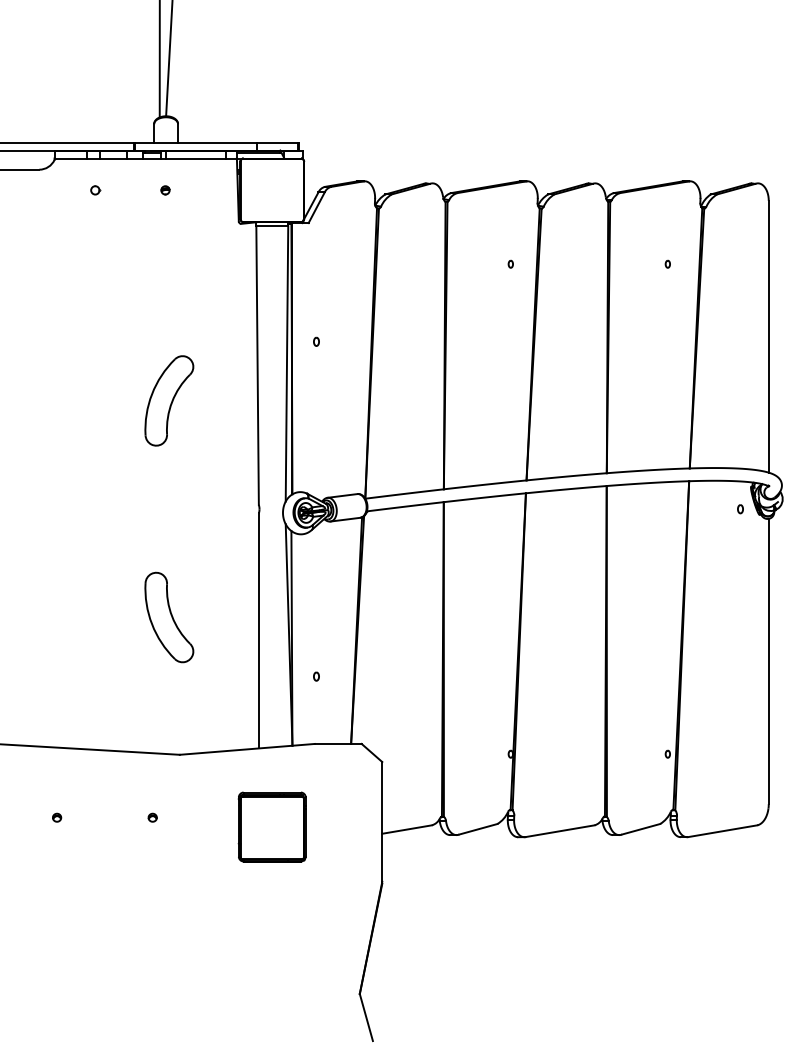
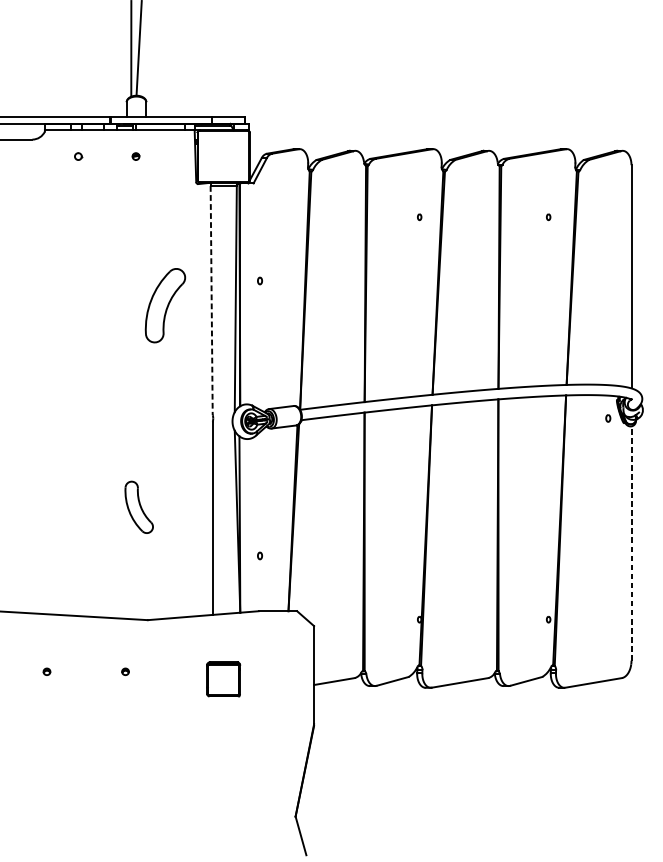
line: (257, 366) -> (211, 301), solid -> dashed
part: (169, 400) -> (165, 305), moved
part: (169, 617) -> (139, 507), size x0.7
line: (768, 661) -> (631, 543), solid -> dashed
part: (271, 826) -> (223, 679), size x0.6

